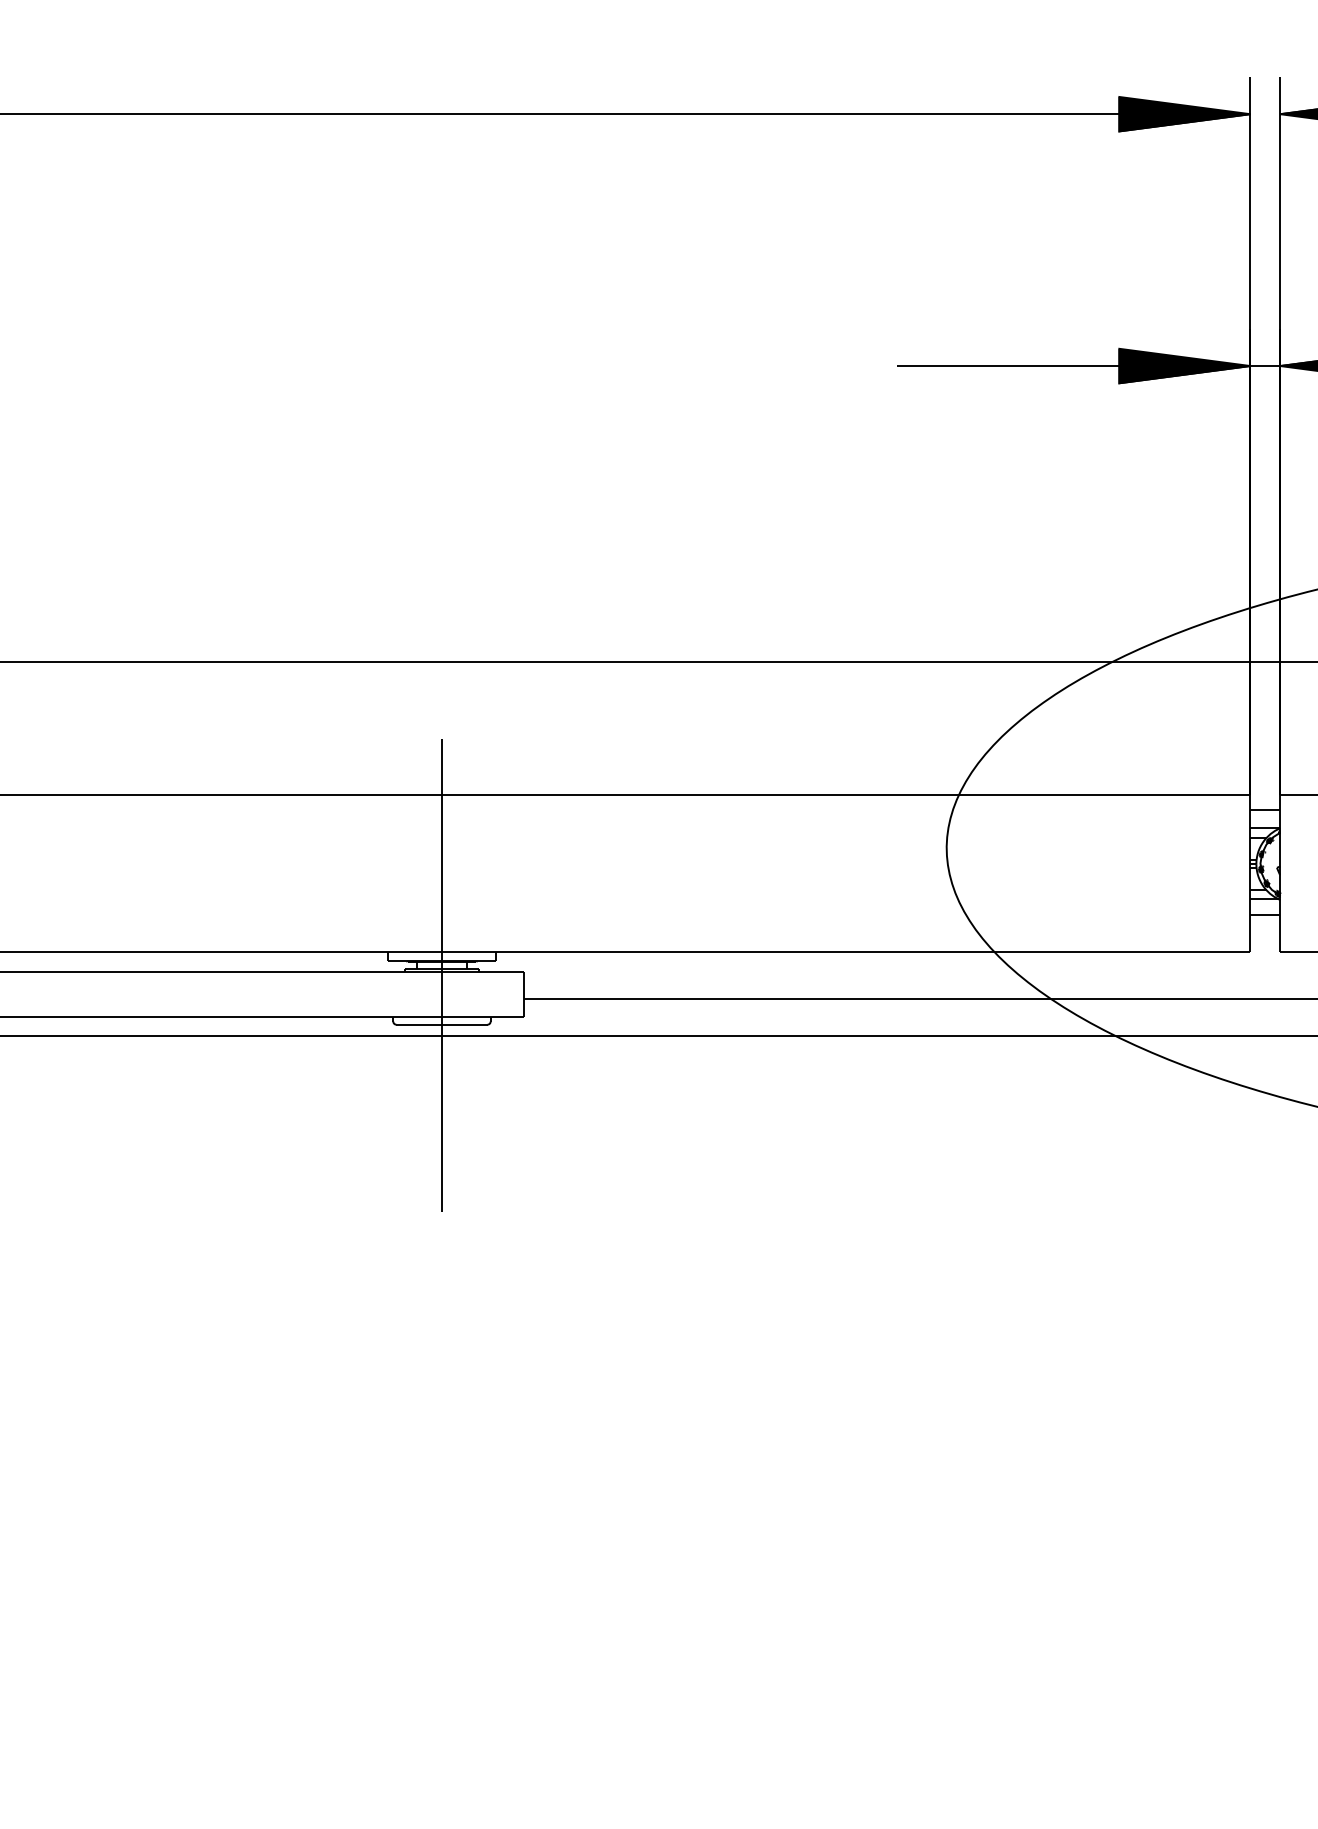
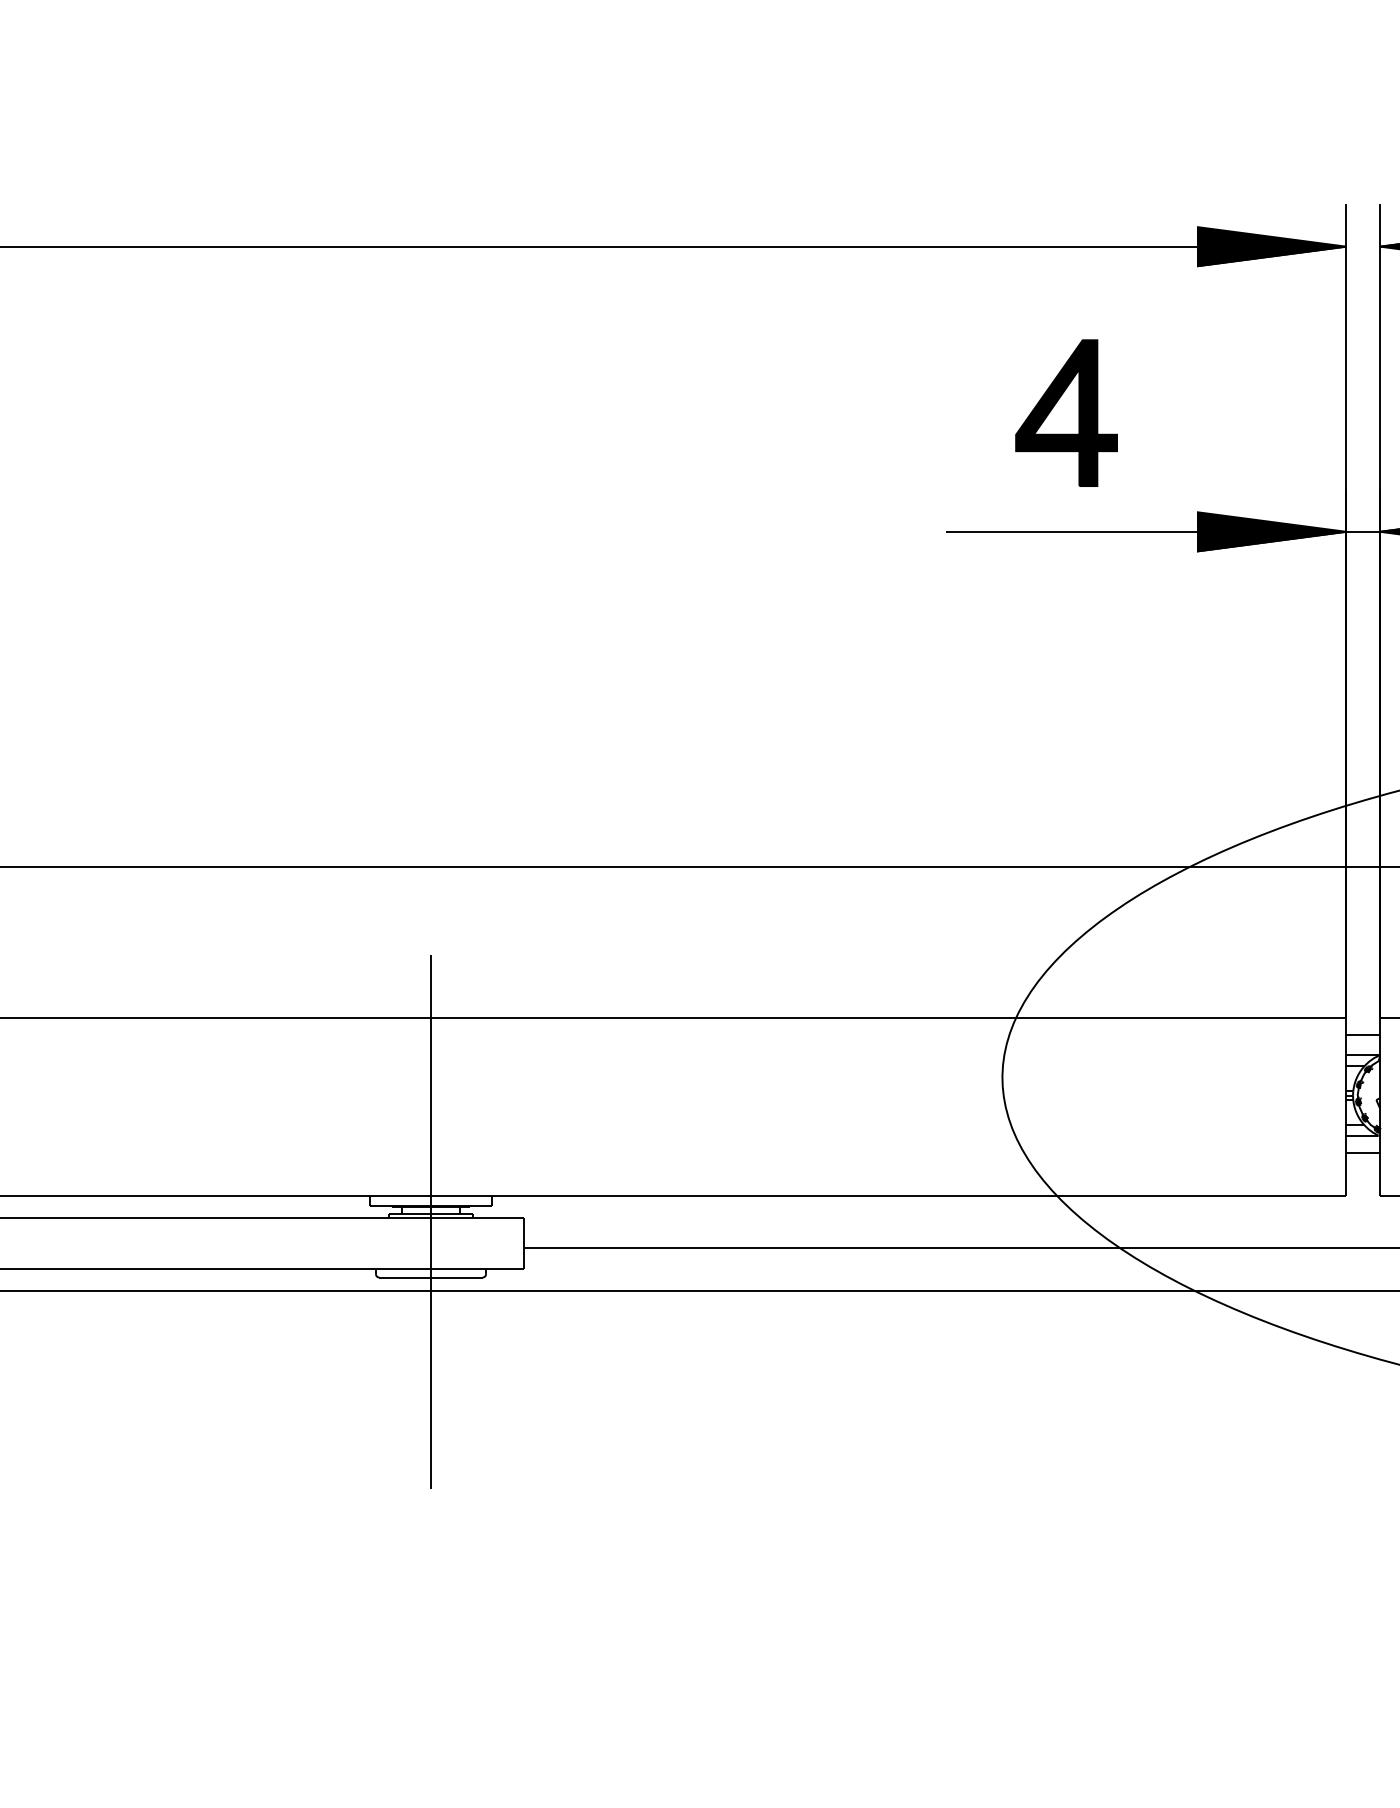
part: (1002, 261) -> (1065, 413), added

